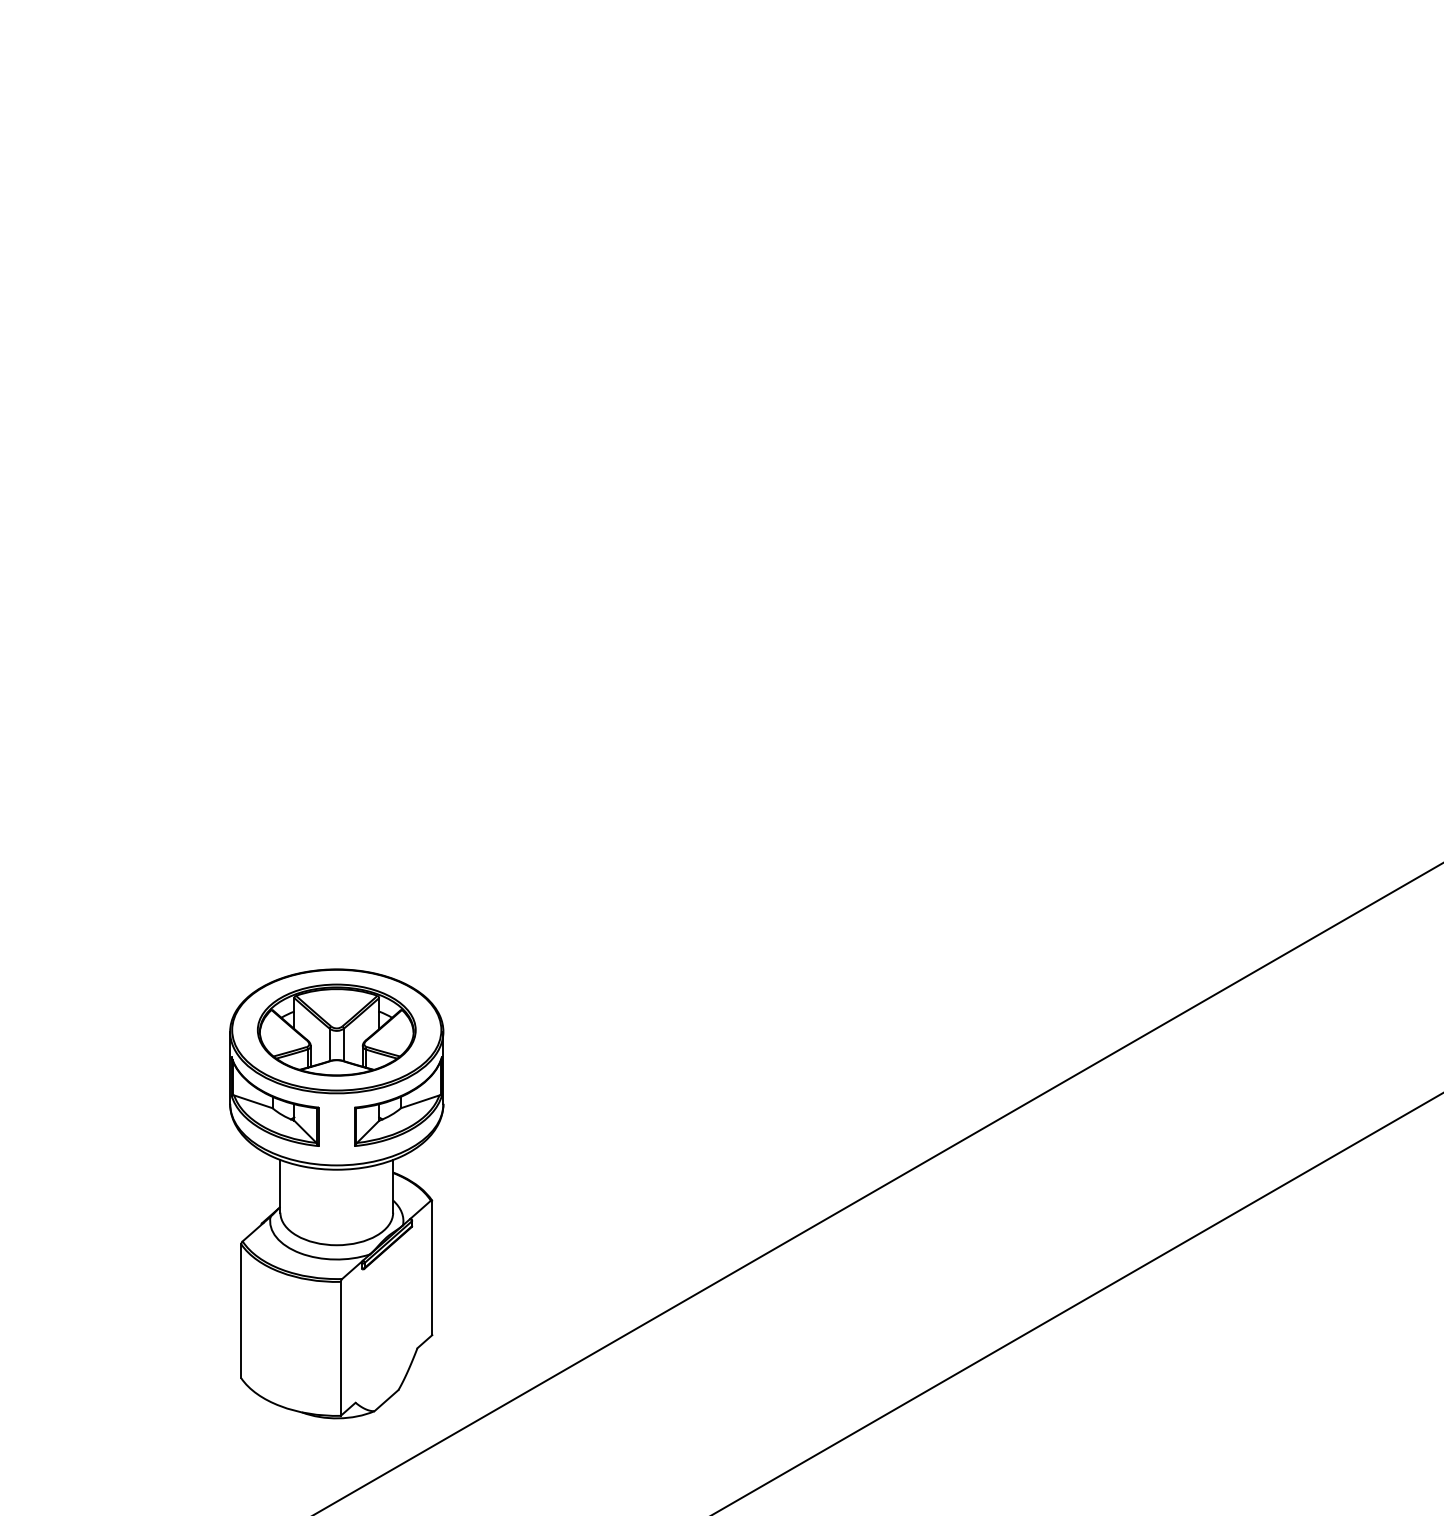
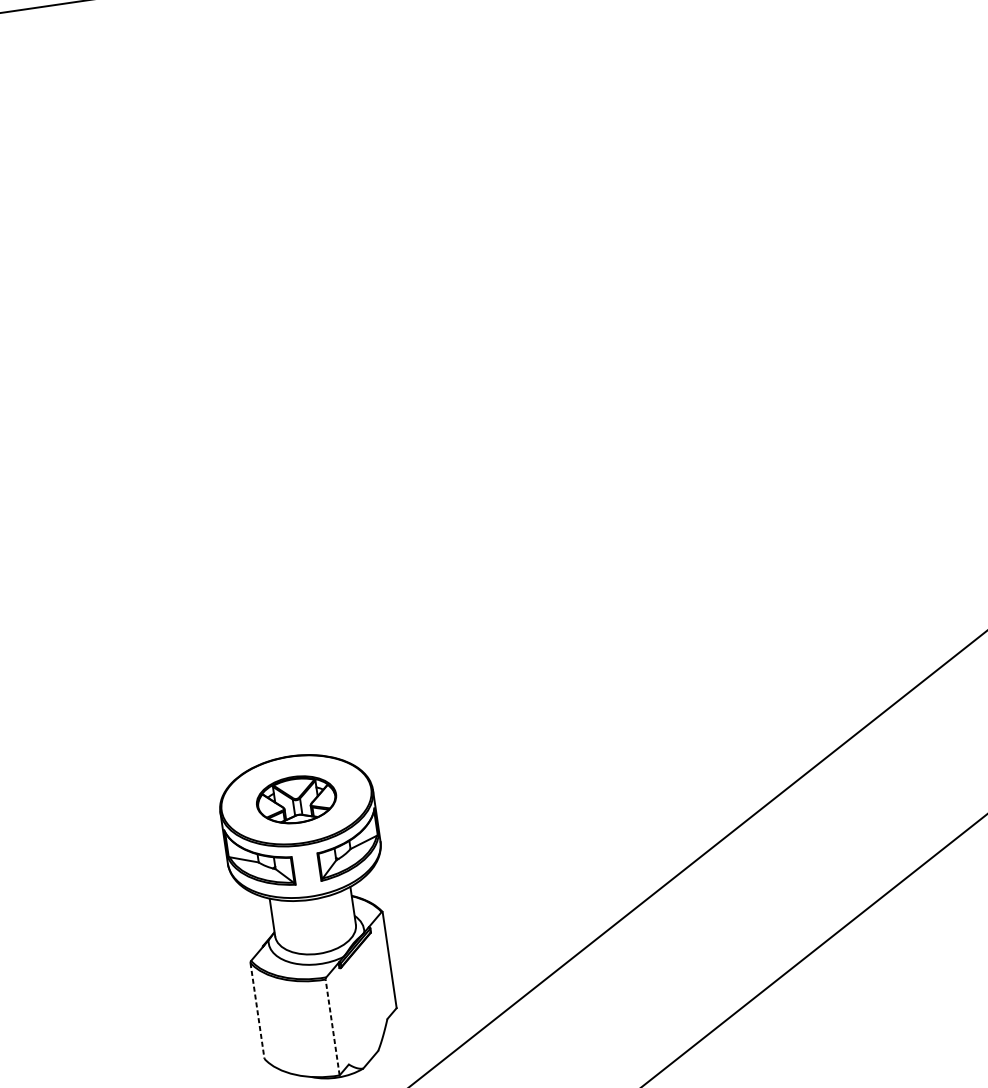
part: (336, 1029) -> (296, 799), size x0.7
line: (241, 1311) -> (257, 1011), solid -> dashed
line: (340, 1348) -> (332, 1027), solid -> dashed

